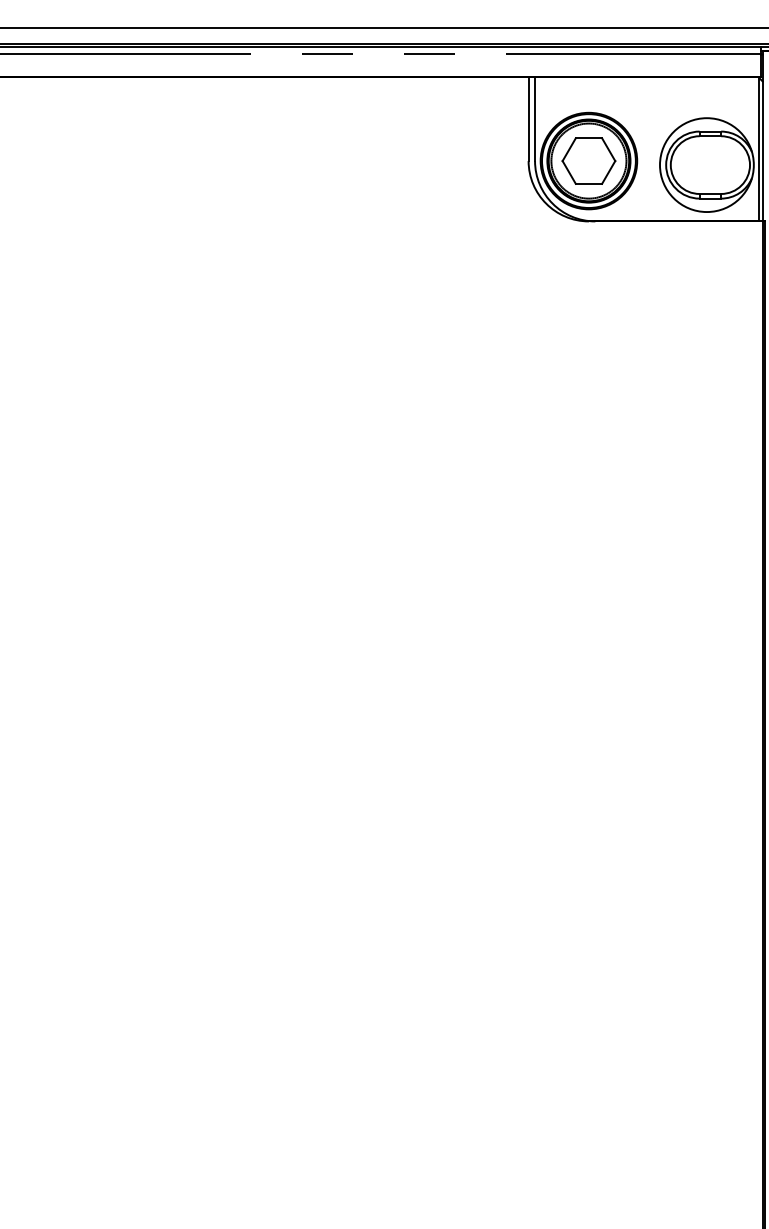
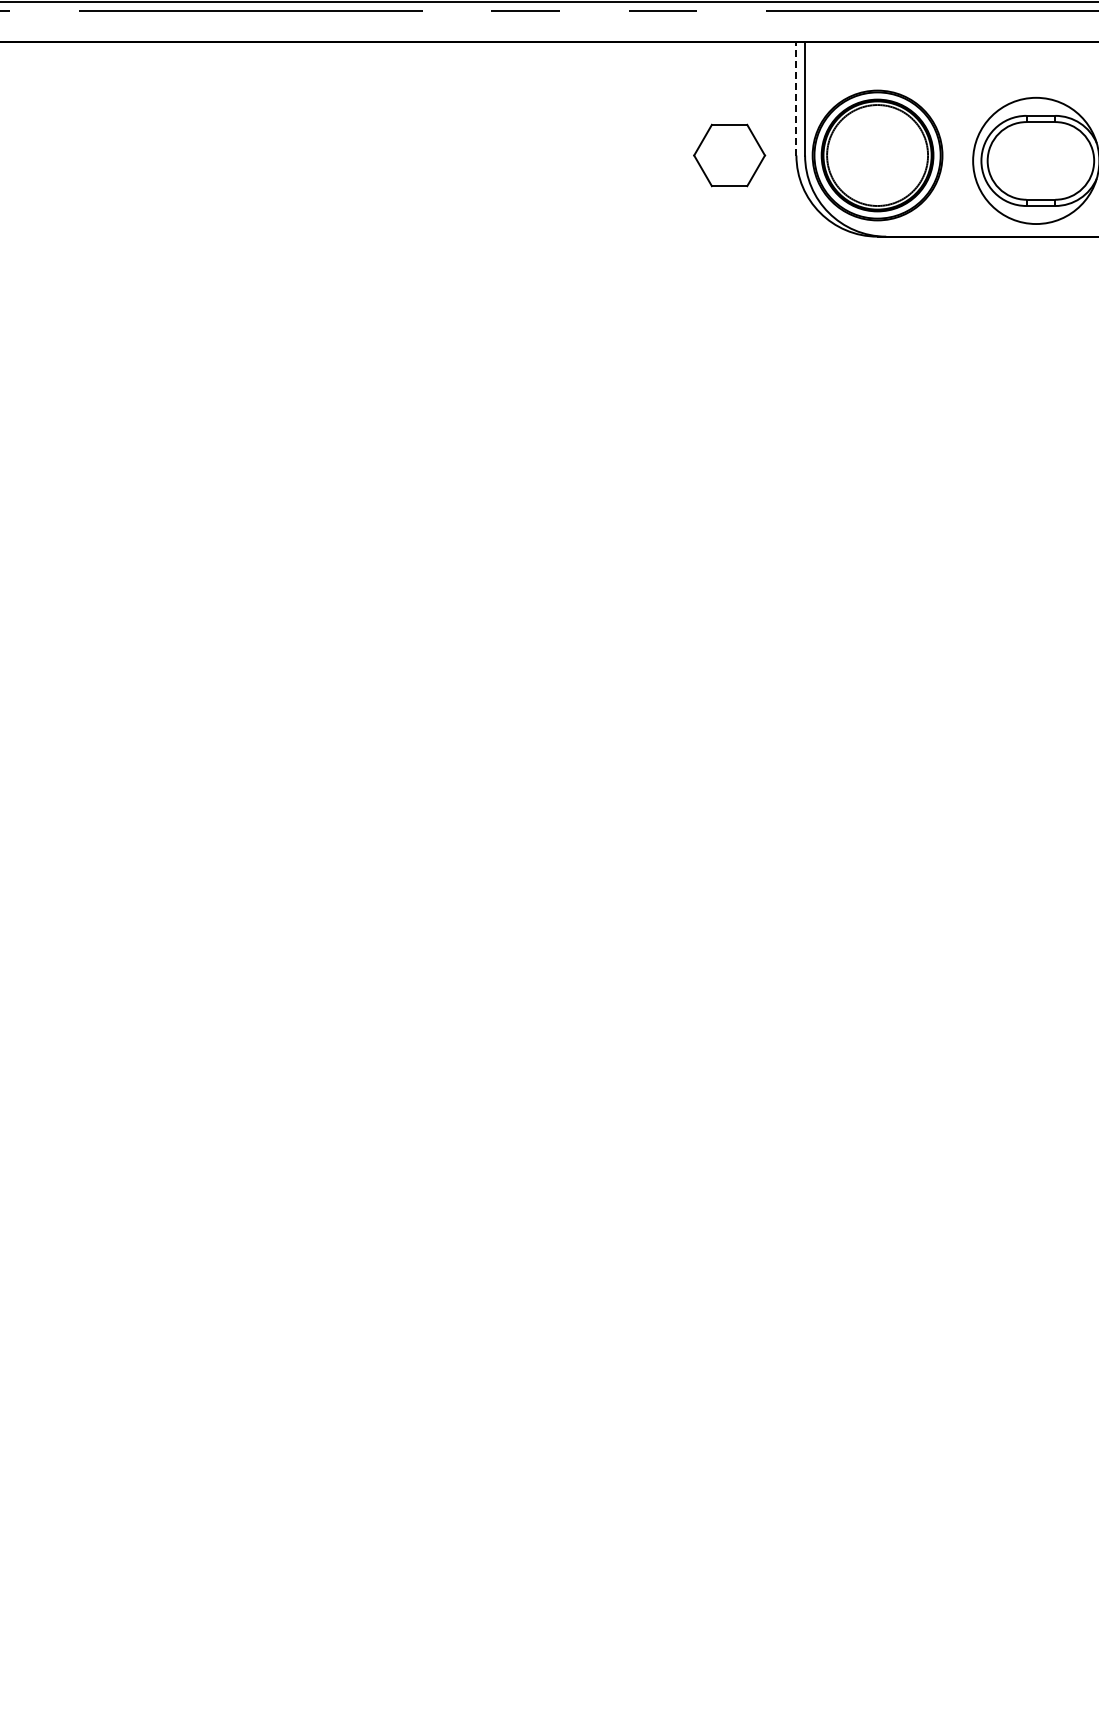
line: (528, 118) -> (796, 98), solid -> dashed
part: (588, 161) -> (729, 155), moved

